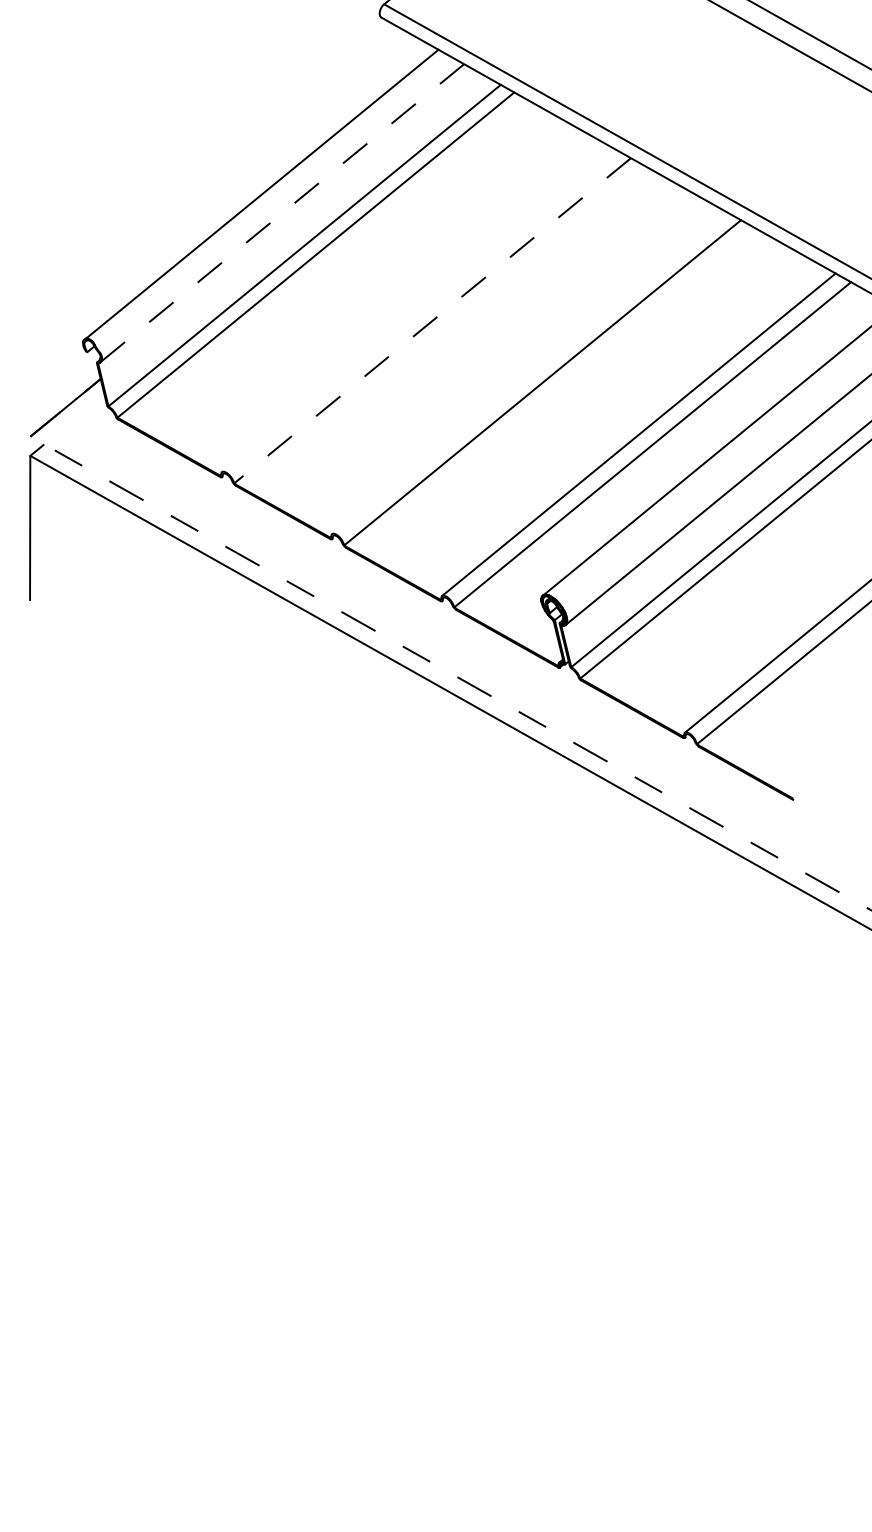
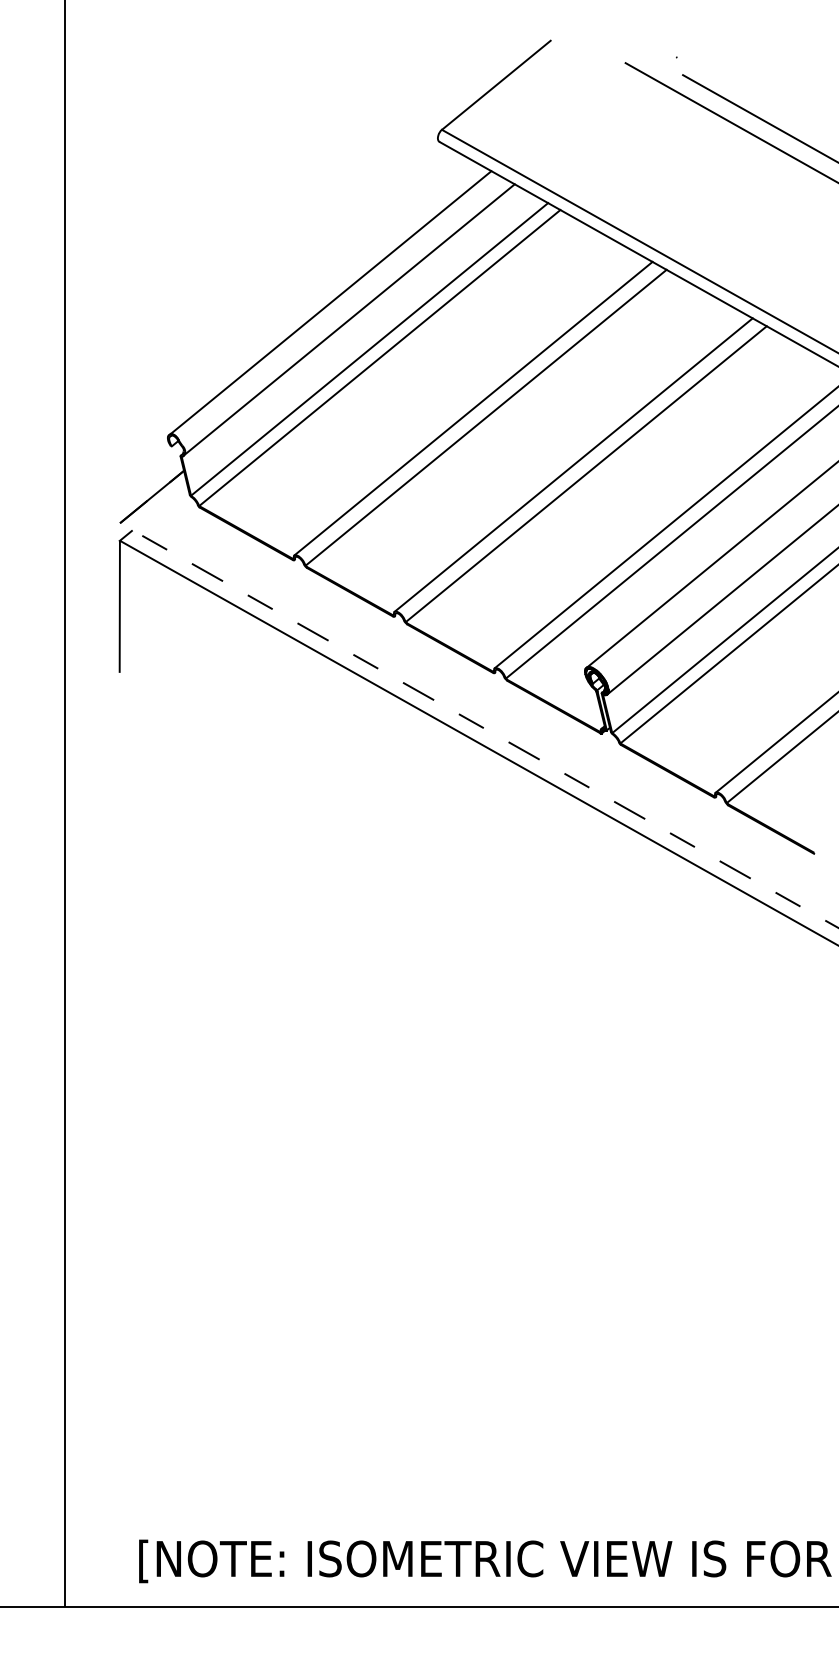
line: (282, 212) -> (349, 319), dashed -> solid
line: (418, 310) -> (473, 408), added
line: (432, 320) -> (485, 417), dashed -> solid
line: (528, 372) -> (573, 464), added

